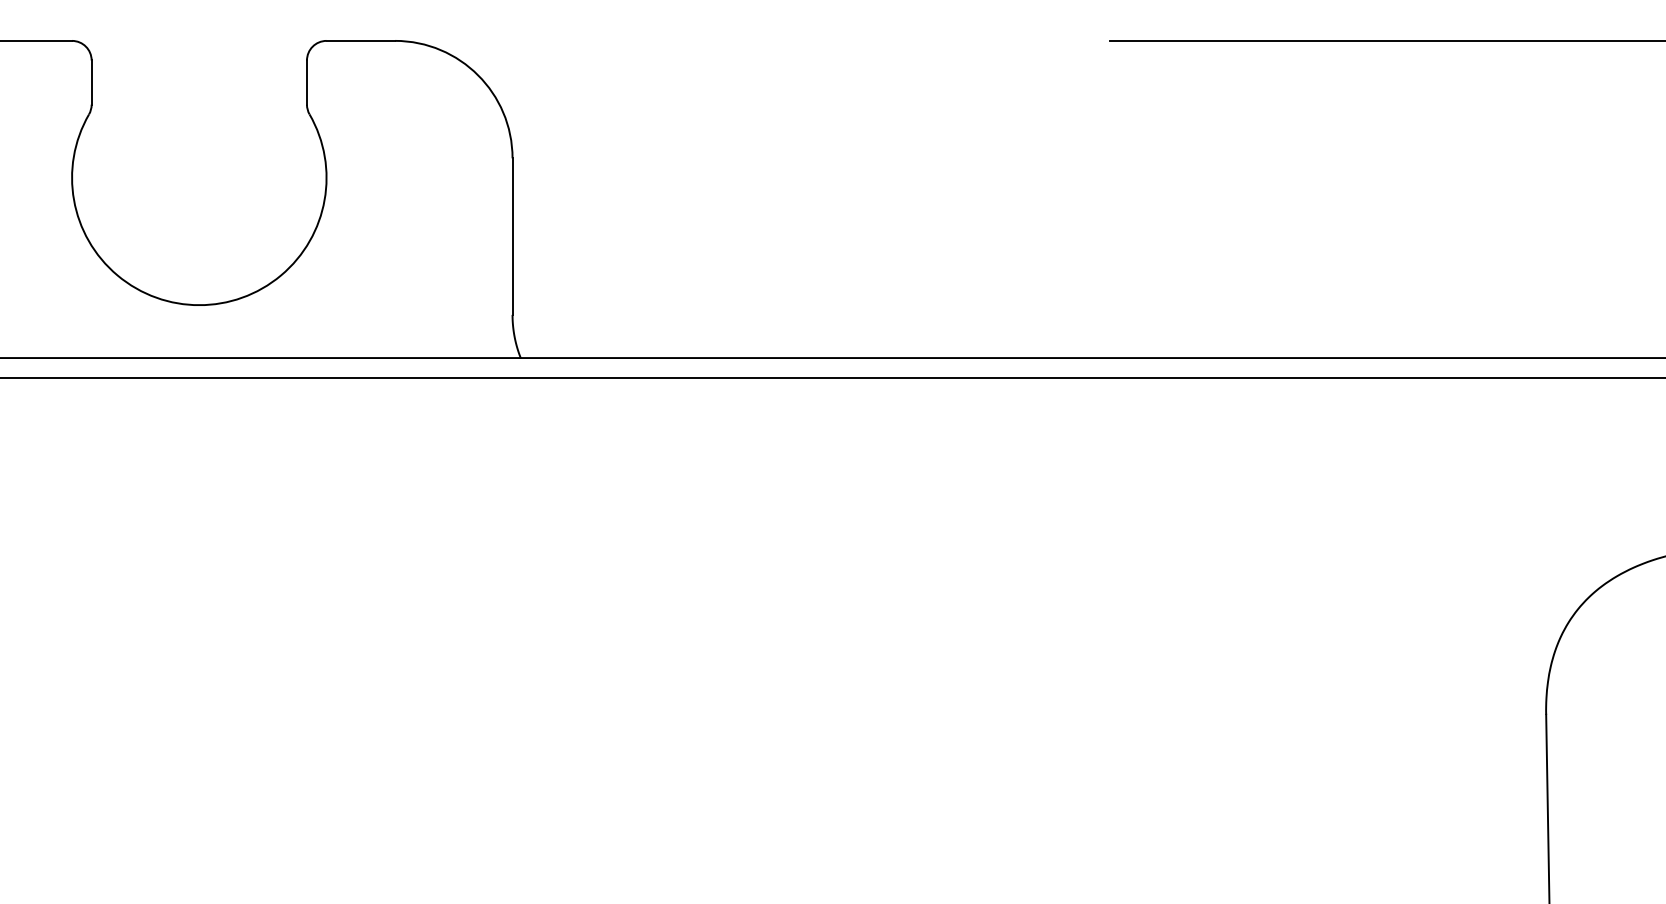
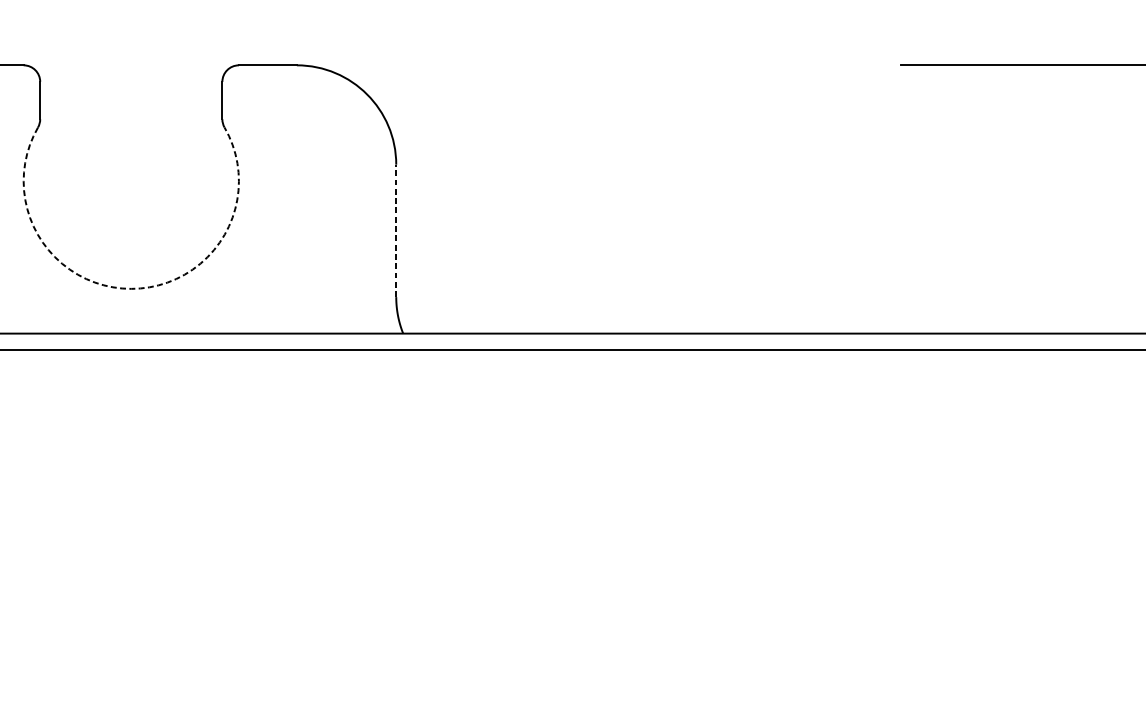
line: (512, 236) -> (396, 230), solid -> dashed
arc: (199, 305) -> (131, 289), solid -> dashed

